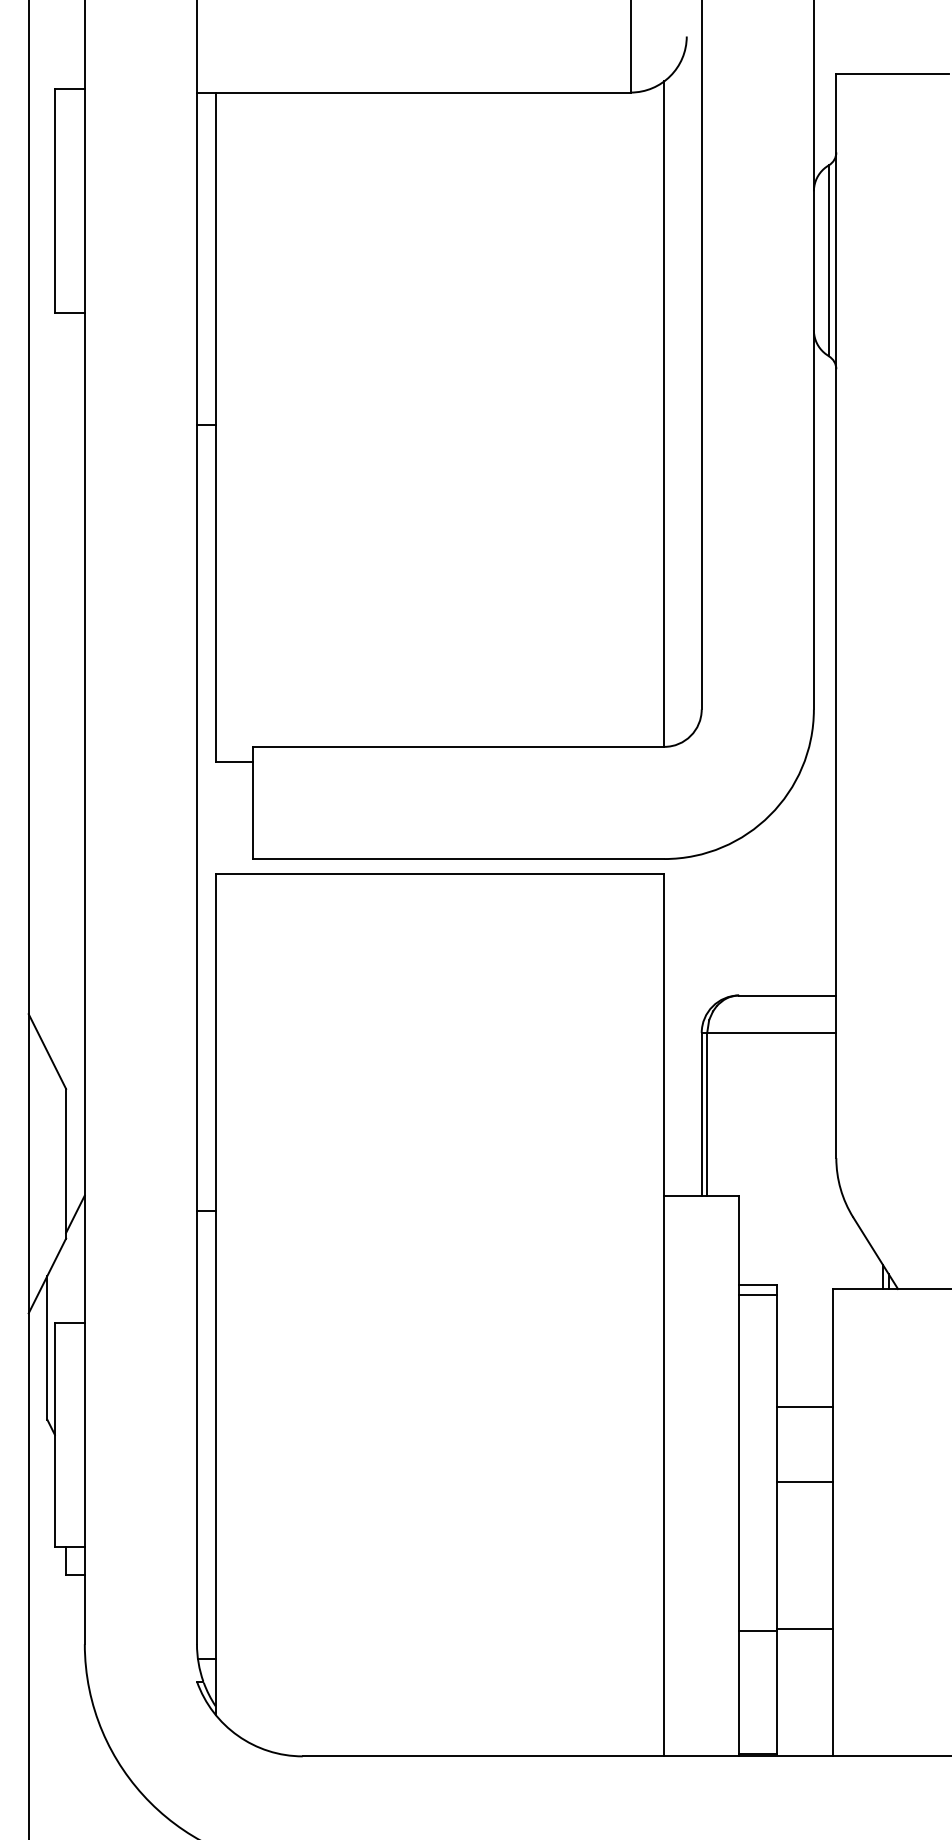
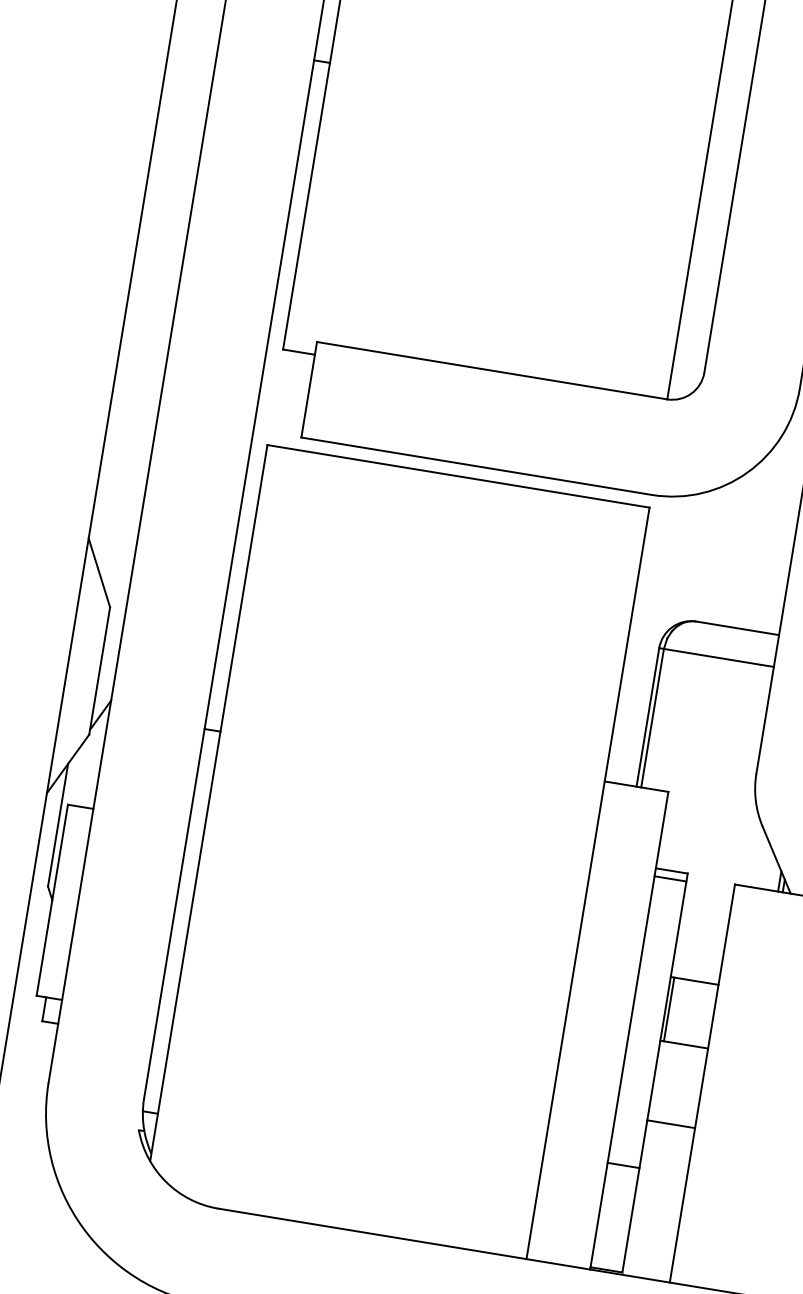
line: (780, 1443) -> (669, 1008), added
line: (804, 1629) -> (671, 1124), moved

